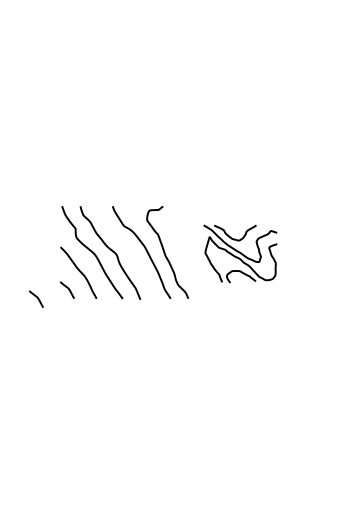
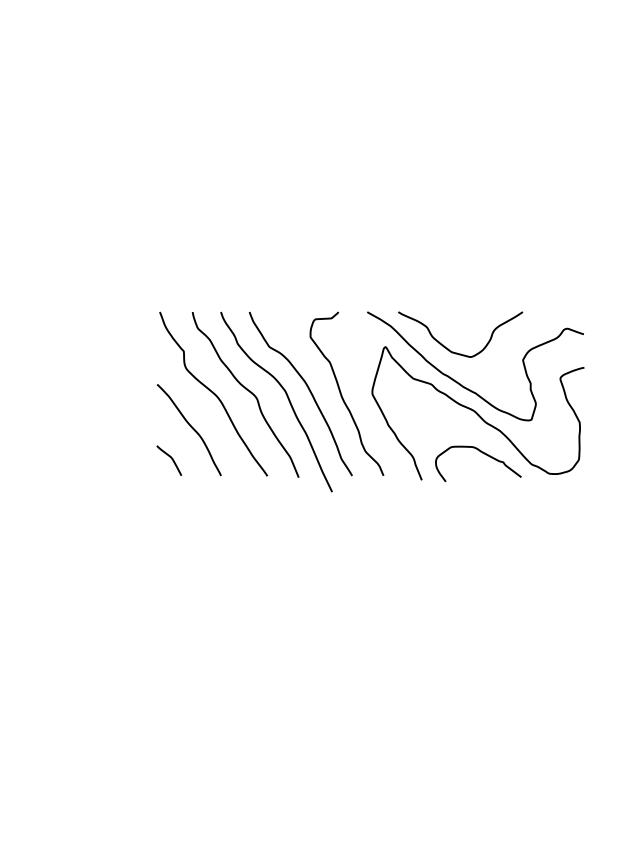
part: (240, 253) -> (475, 395), size x1.67
curve: (133, 255) -> (286, 399), added
curve: (36, 297) -> (114, 473), removed

